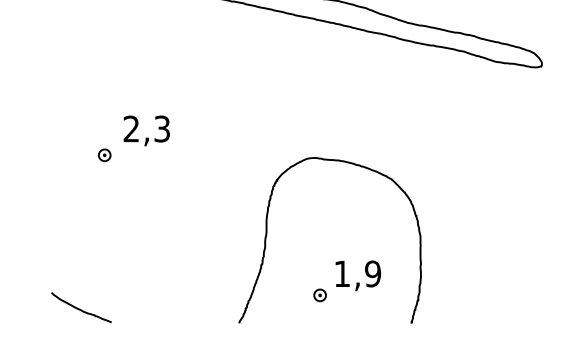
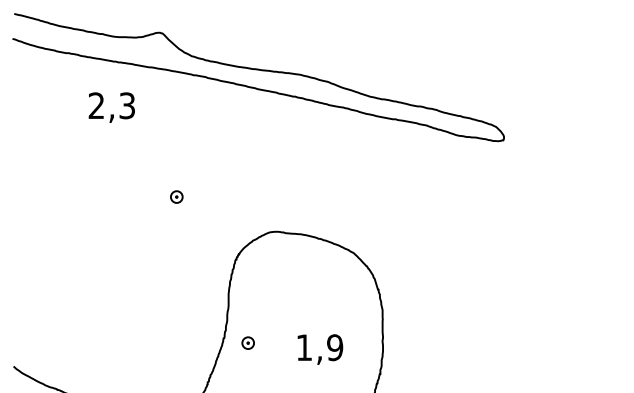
text: (146, 130) -> (111, 107), moved
part: (104, 154) -> (176, 196), moved
part: (319, 294) -> (247, 342), moved

